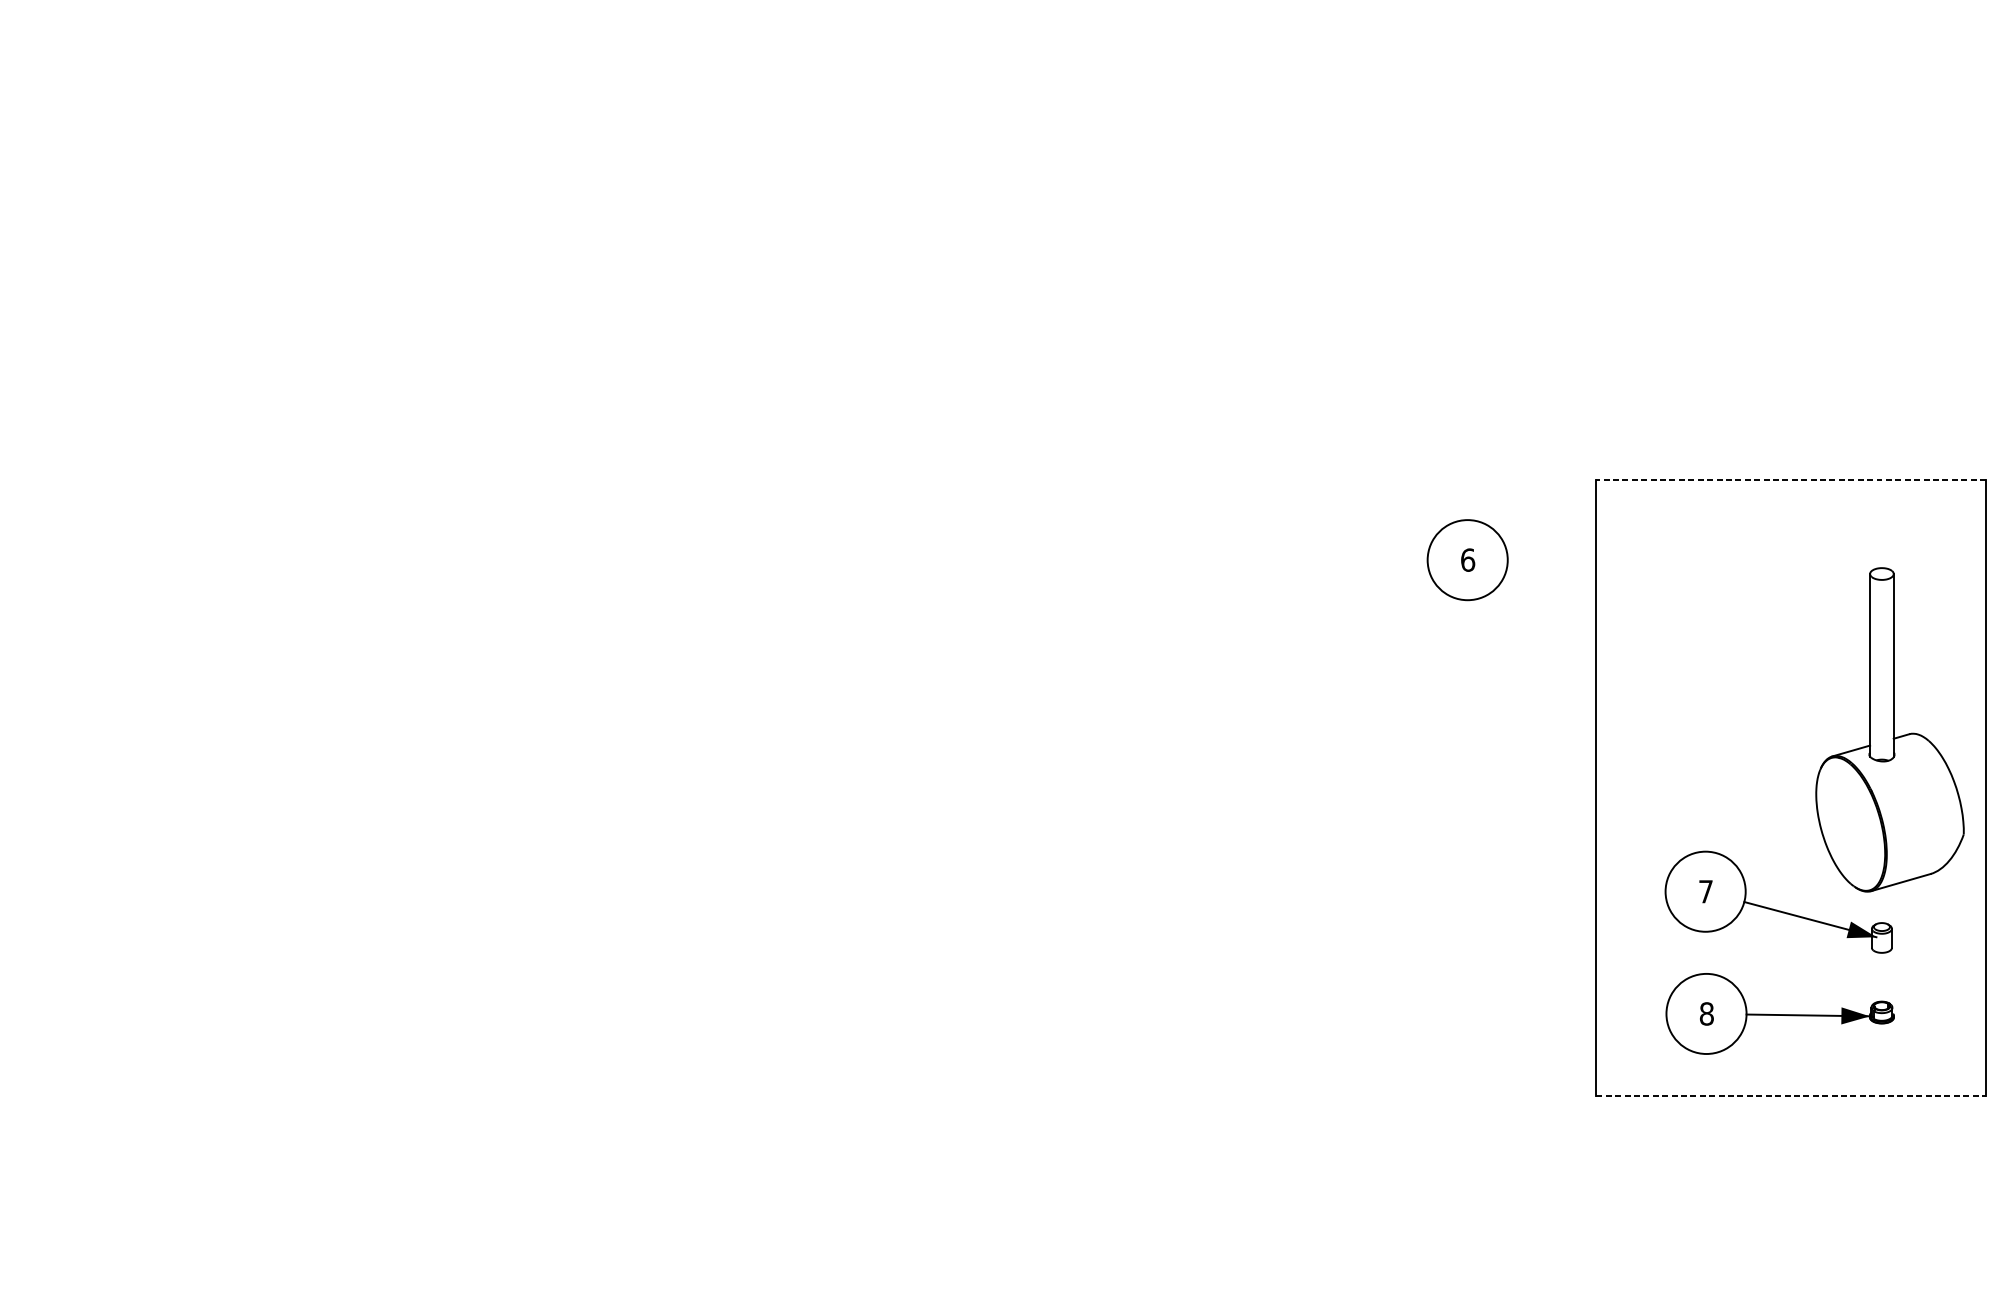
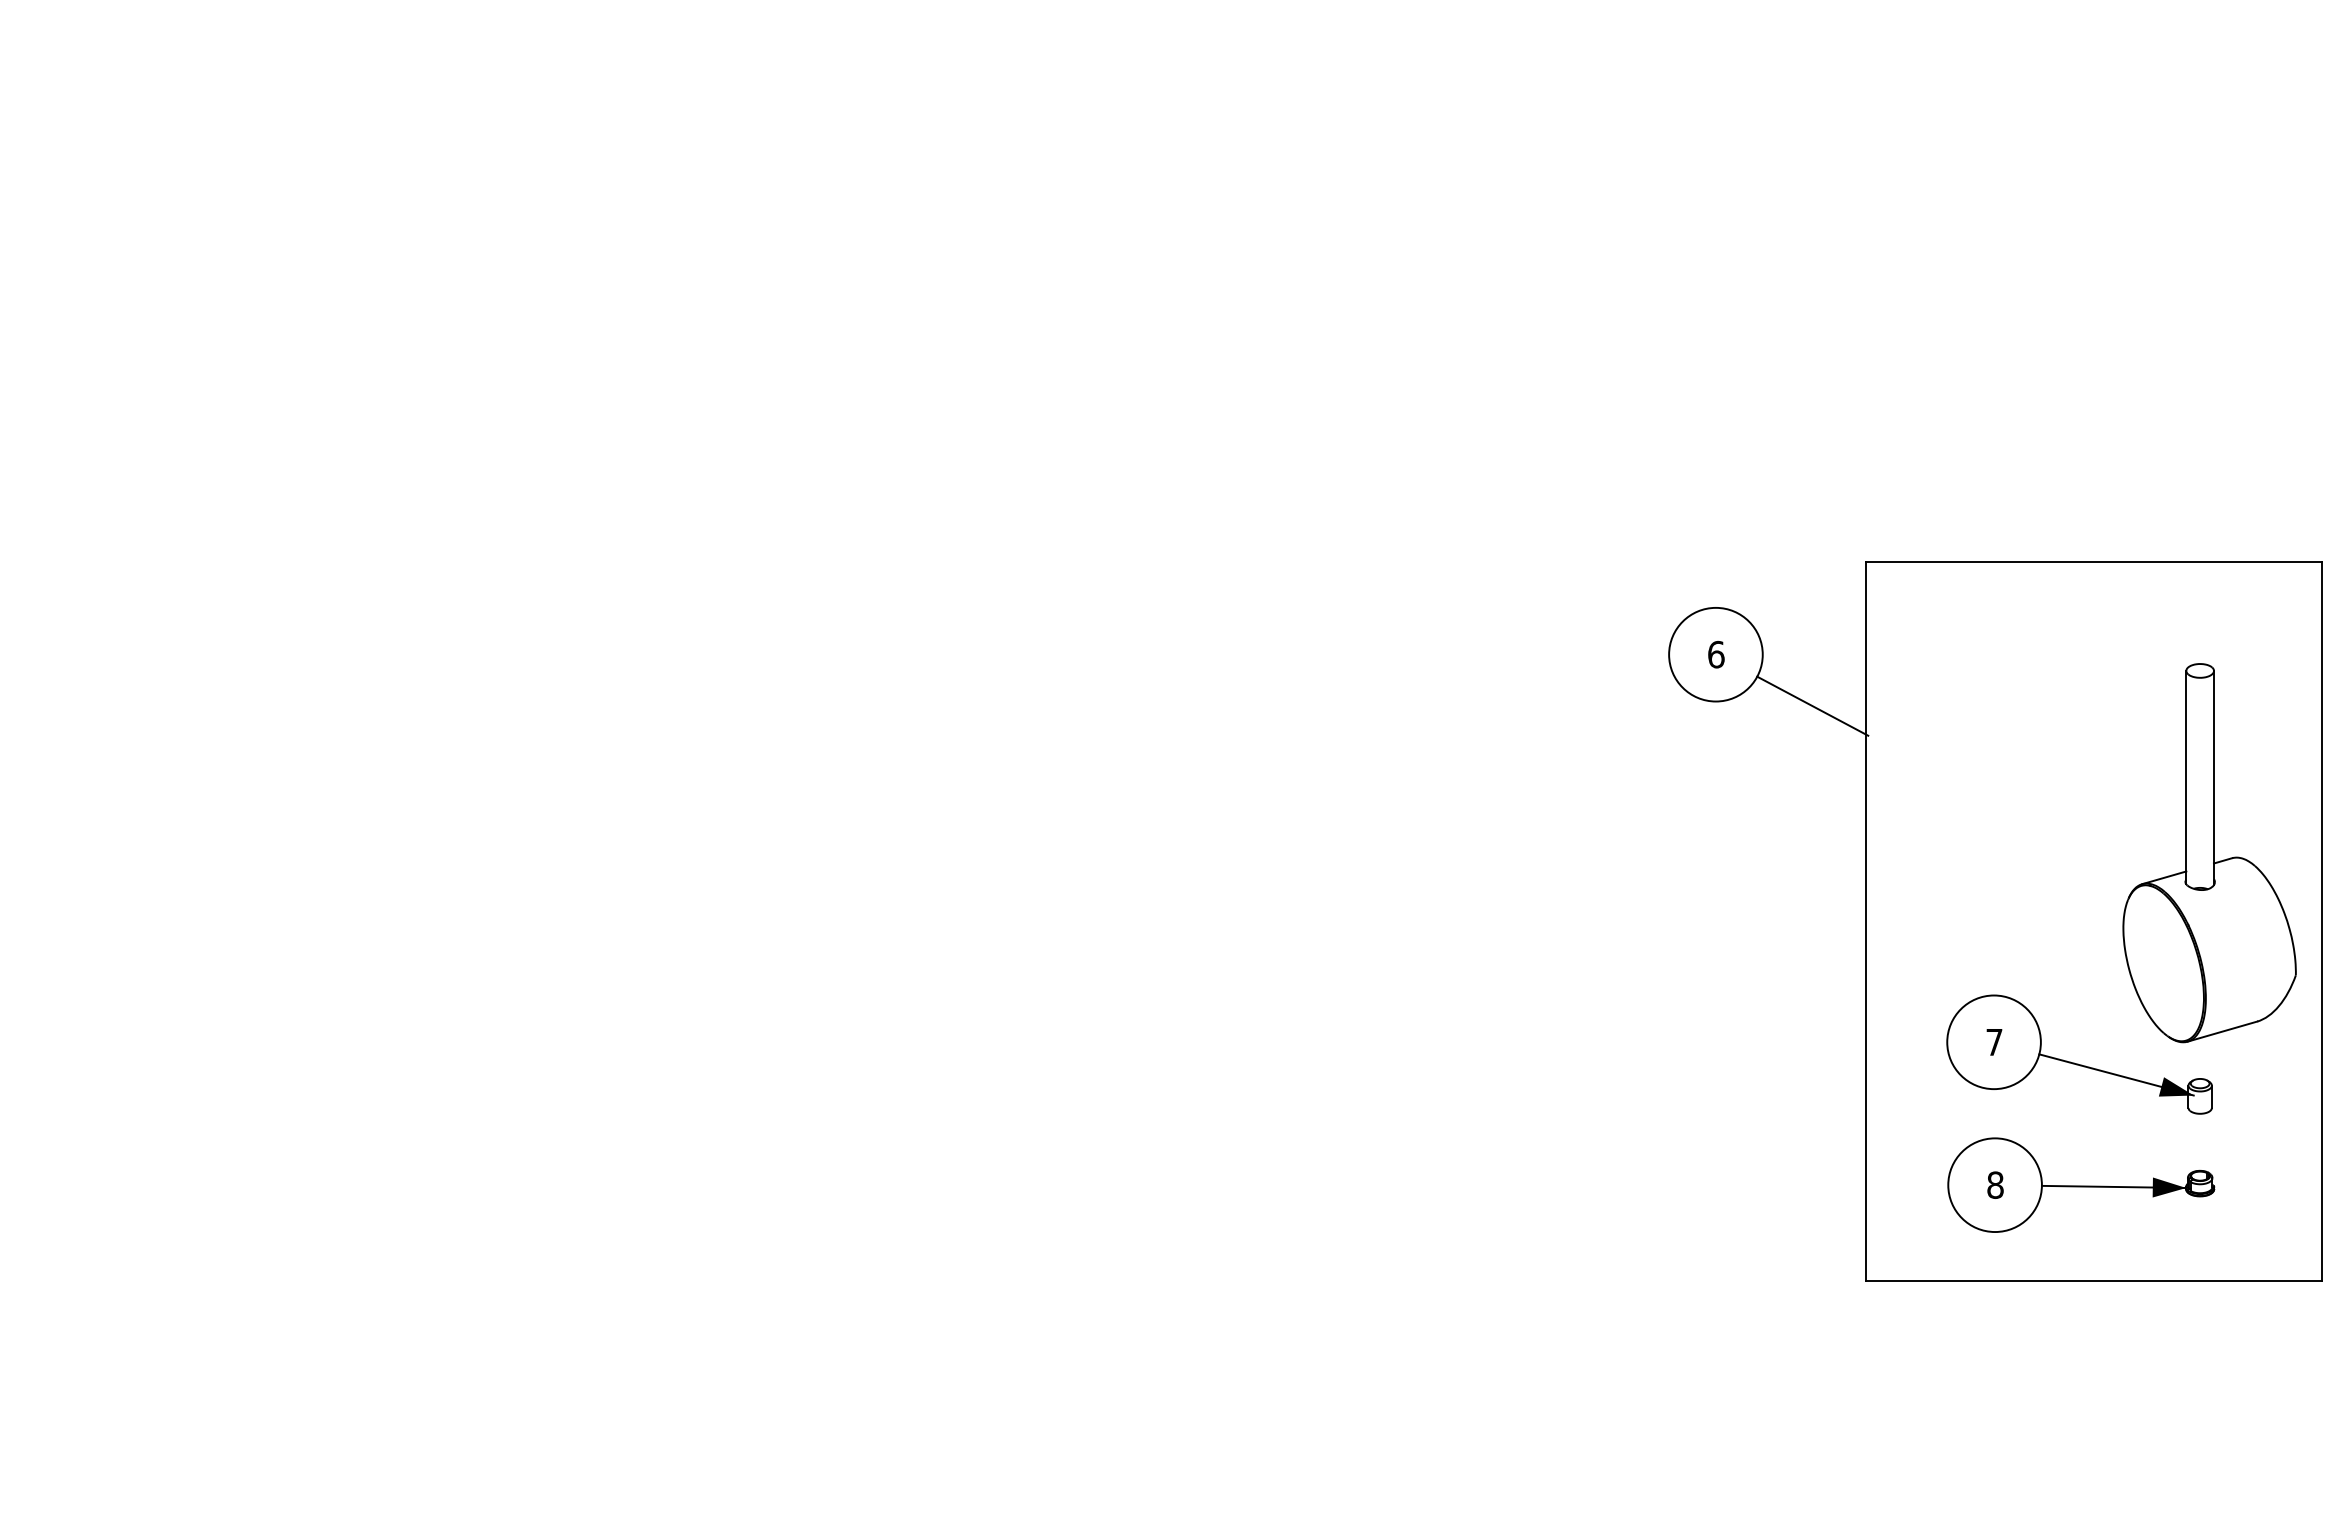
line: (1791, 480) -> (2094, 561), dashed -> solid
line: (1550, 603) -> (1812, 705), added
line: (1791, 1096) -> (2094, 1281), dashed -> solid

